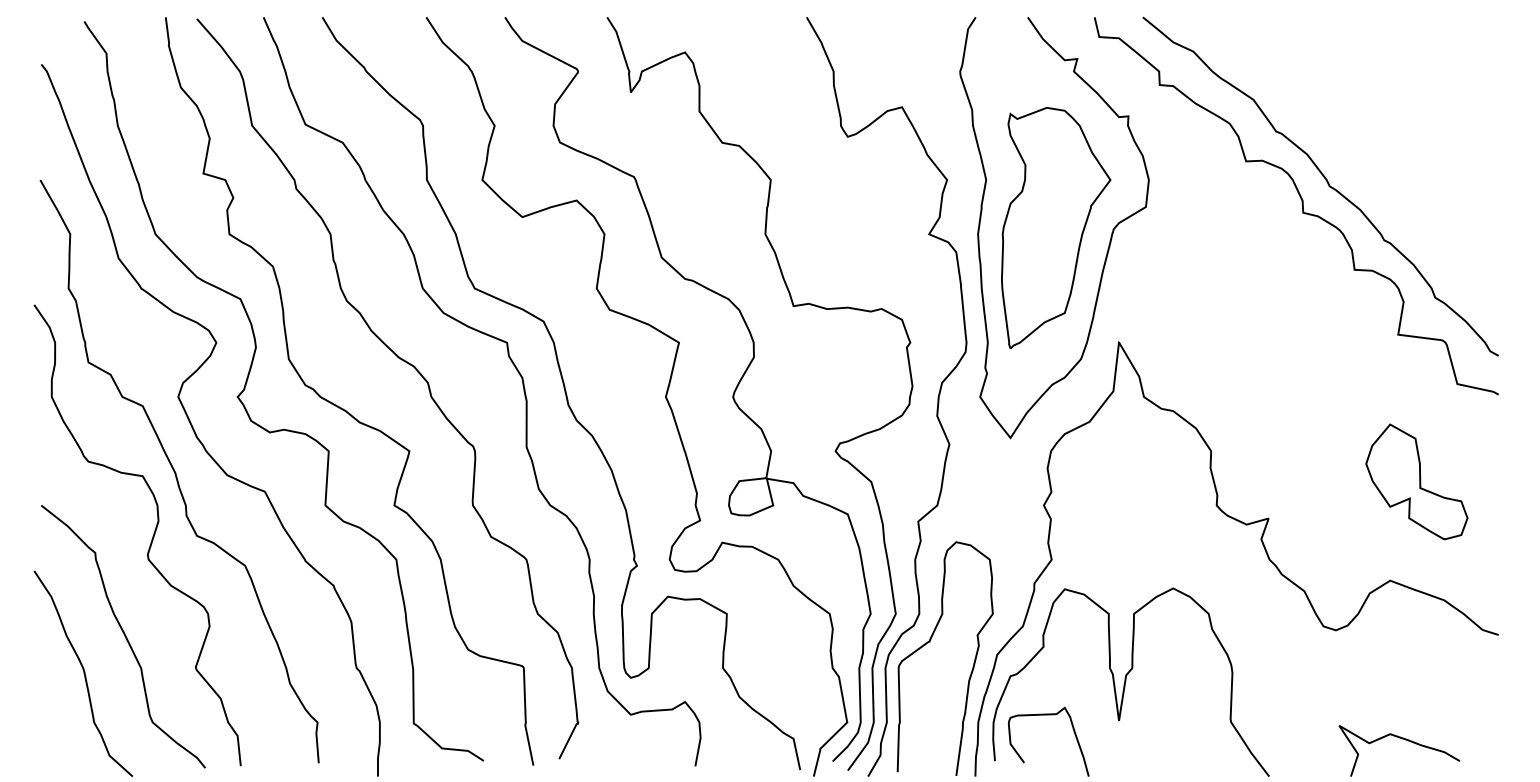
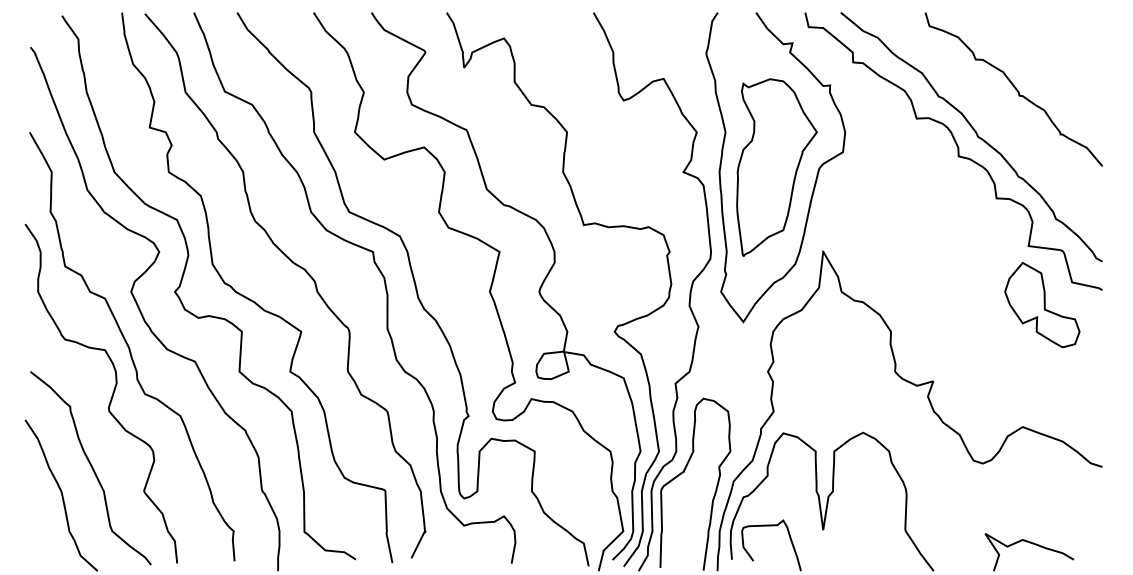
curve: (1379, 120) -> (1014, 88), added
part: (1416, 481) -> (1042, 304), moved

